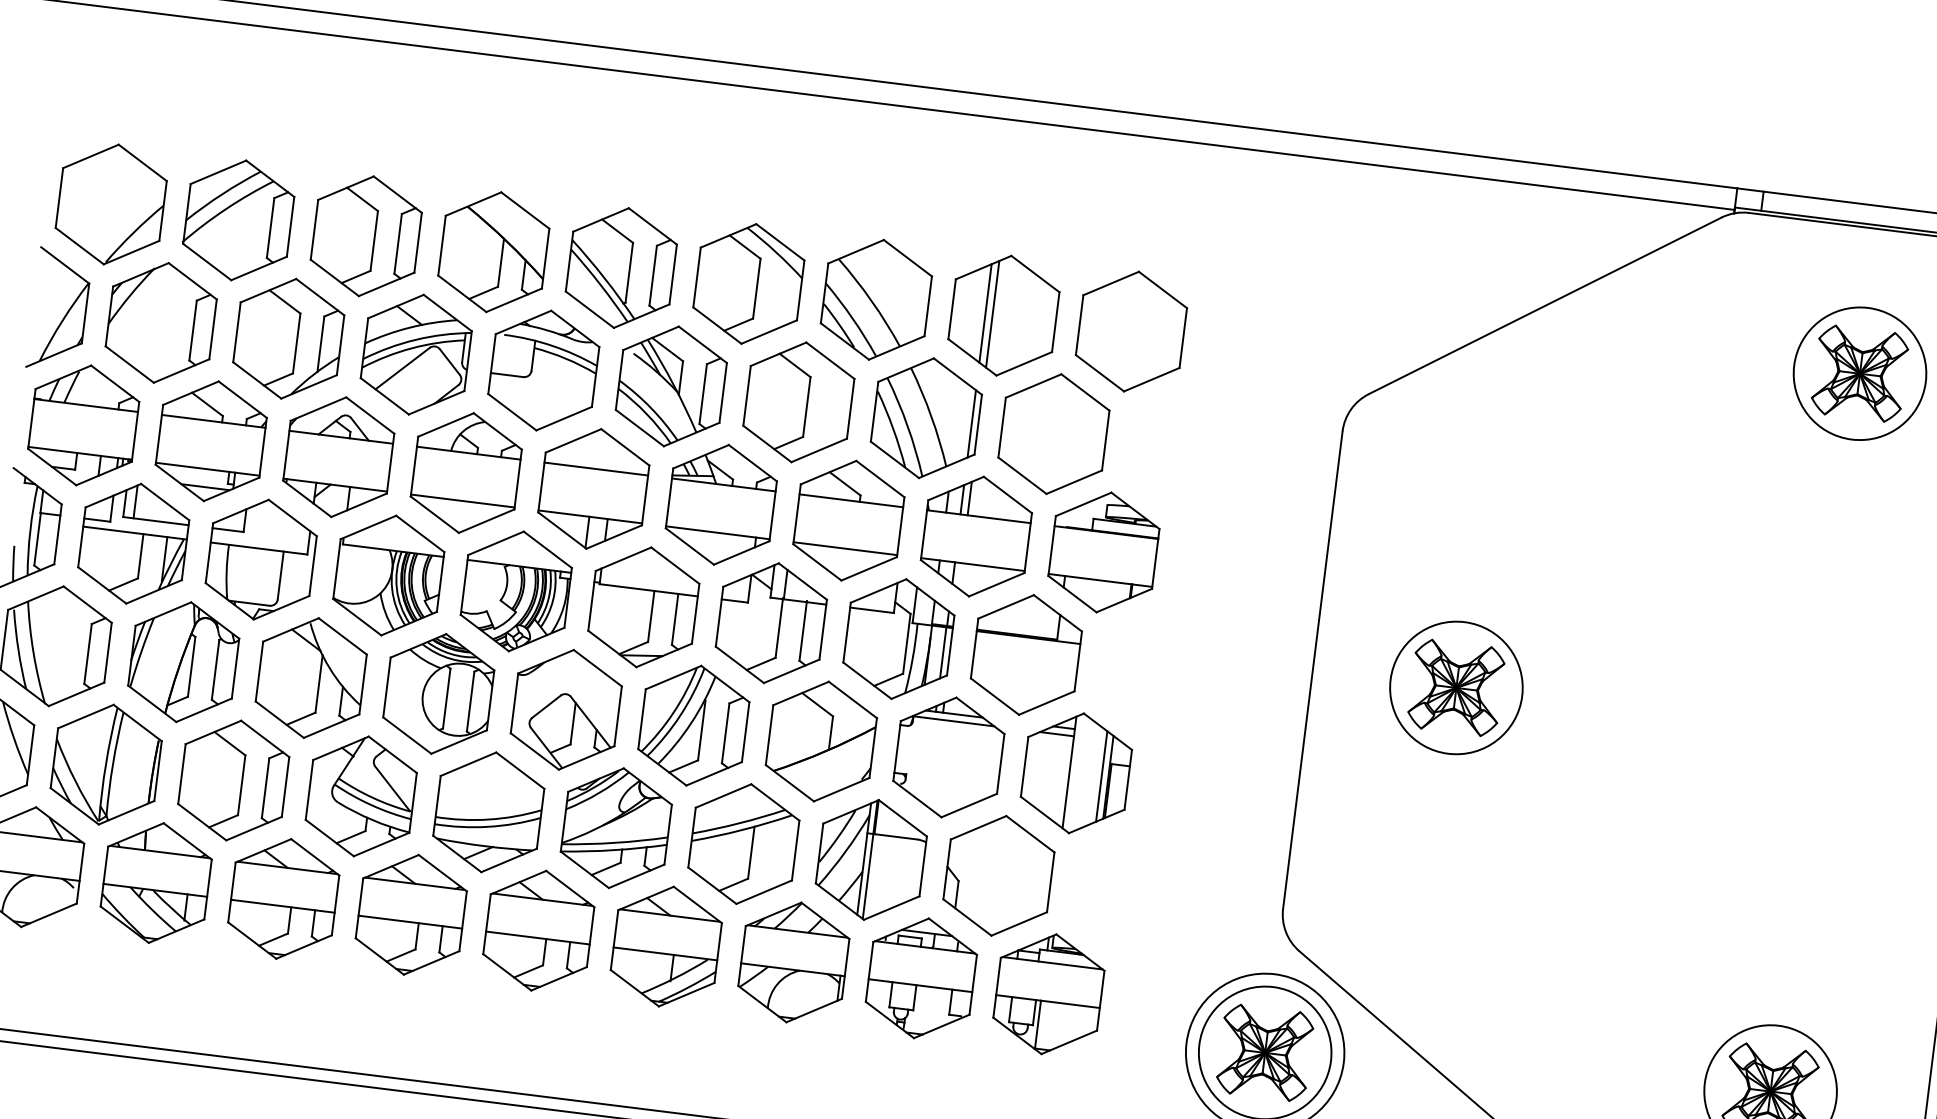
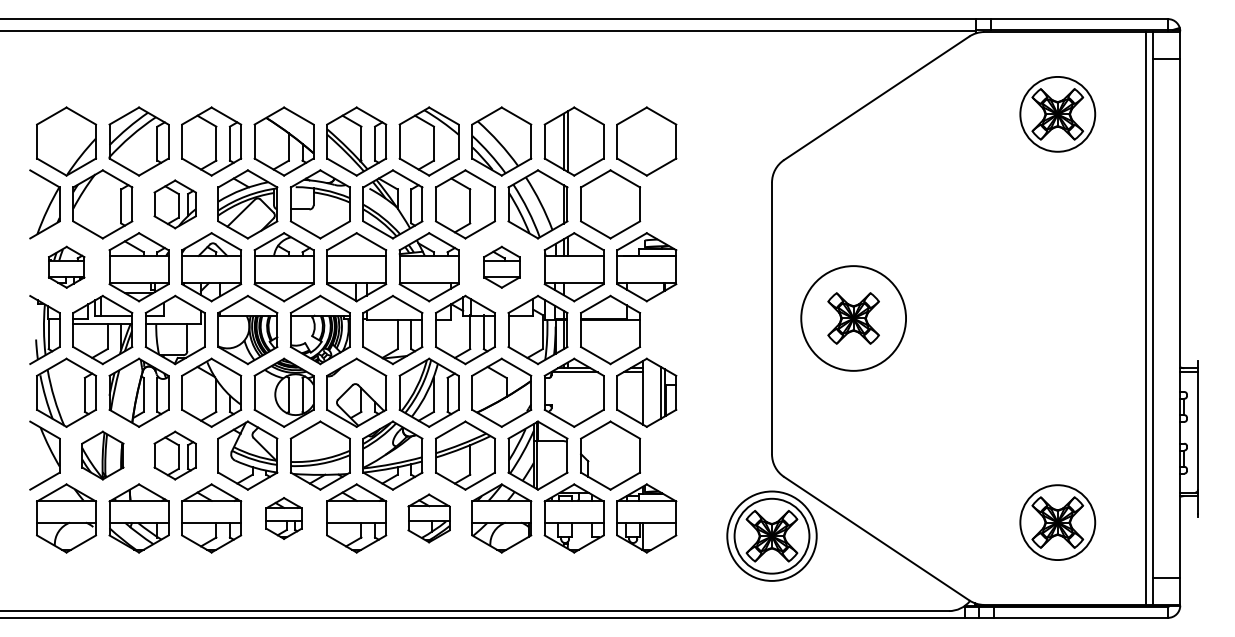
part: (287, 338) -> (174, 204), size x0.7
part: (83, 425) -> (66, 267), size x0.6
part: (848, 521) -> (501, 267), size x0.6
circle: (1456, 687) -> (853, 318), size x1.4
part: (105, 764) -> (102, 455), size x0.7
part: (232, 780) -> (174, 455), size x0.7
part: (410, 914) -> (283, 518), size x0.6
part: (665, 946) -> (428, 518), size x0.7

